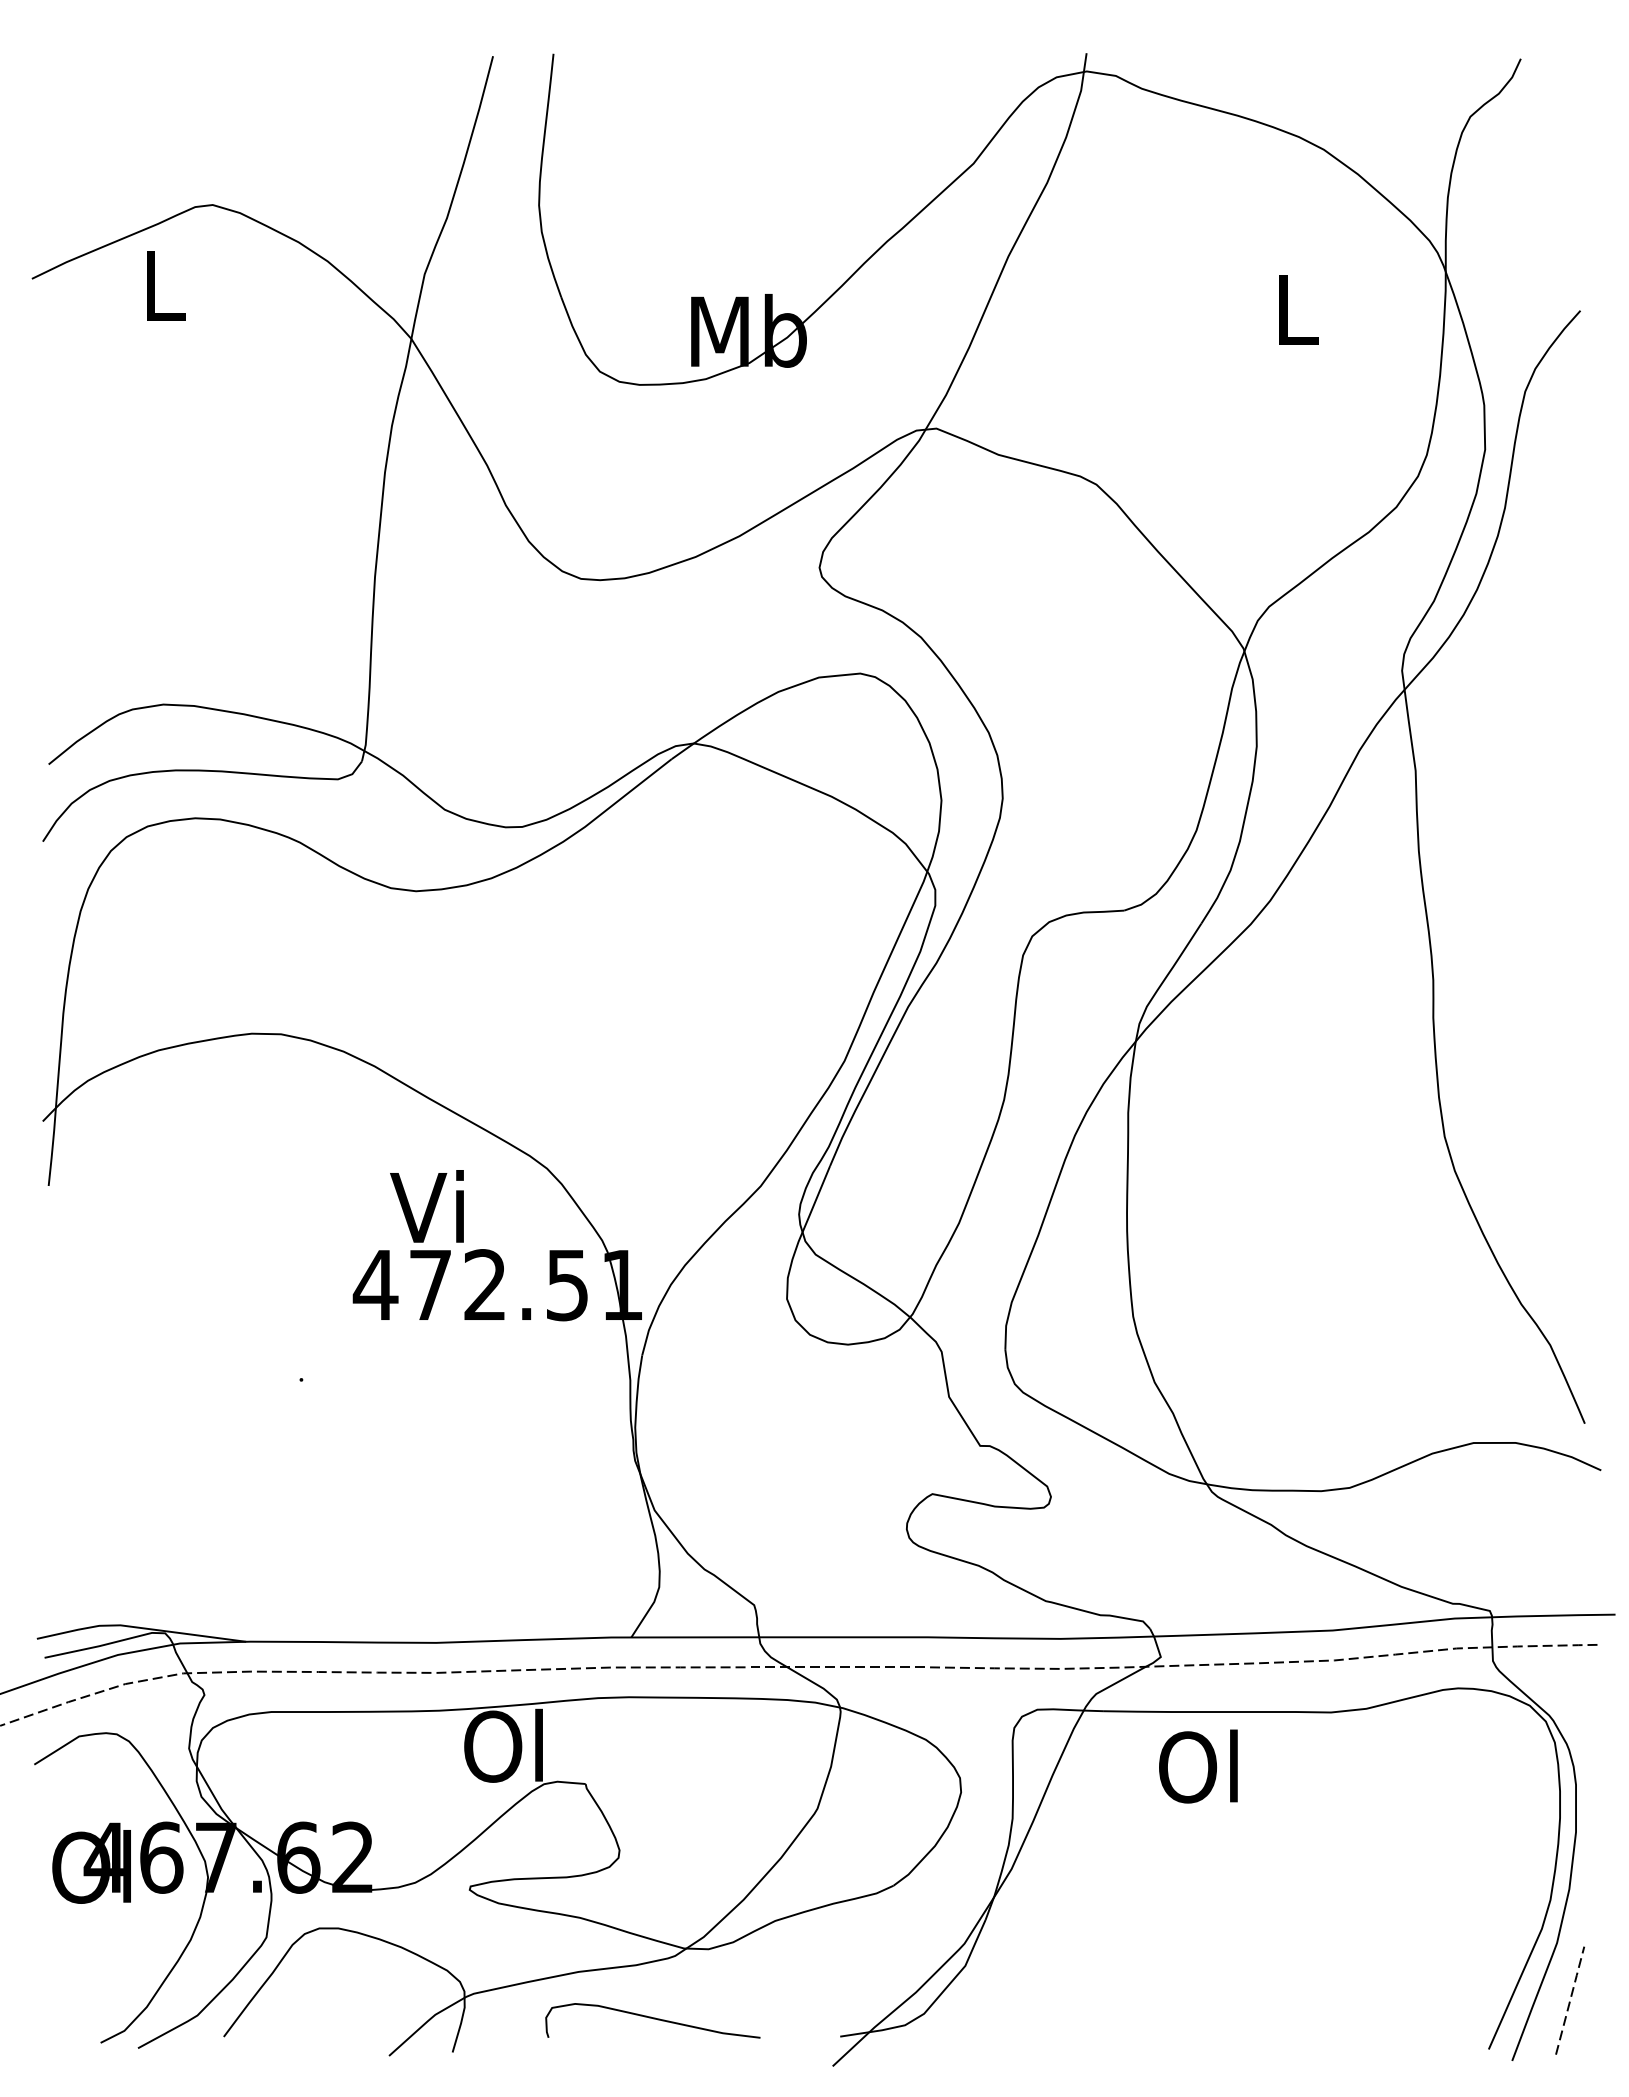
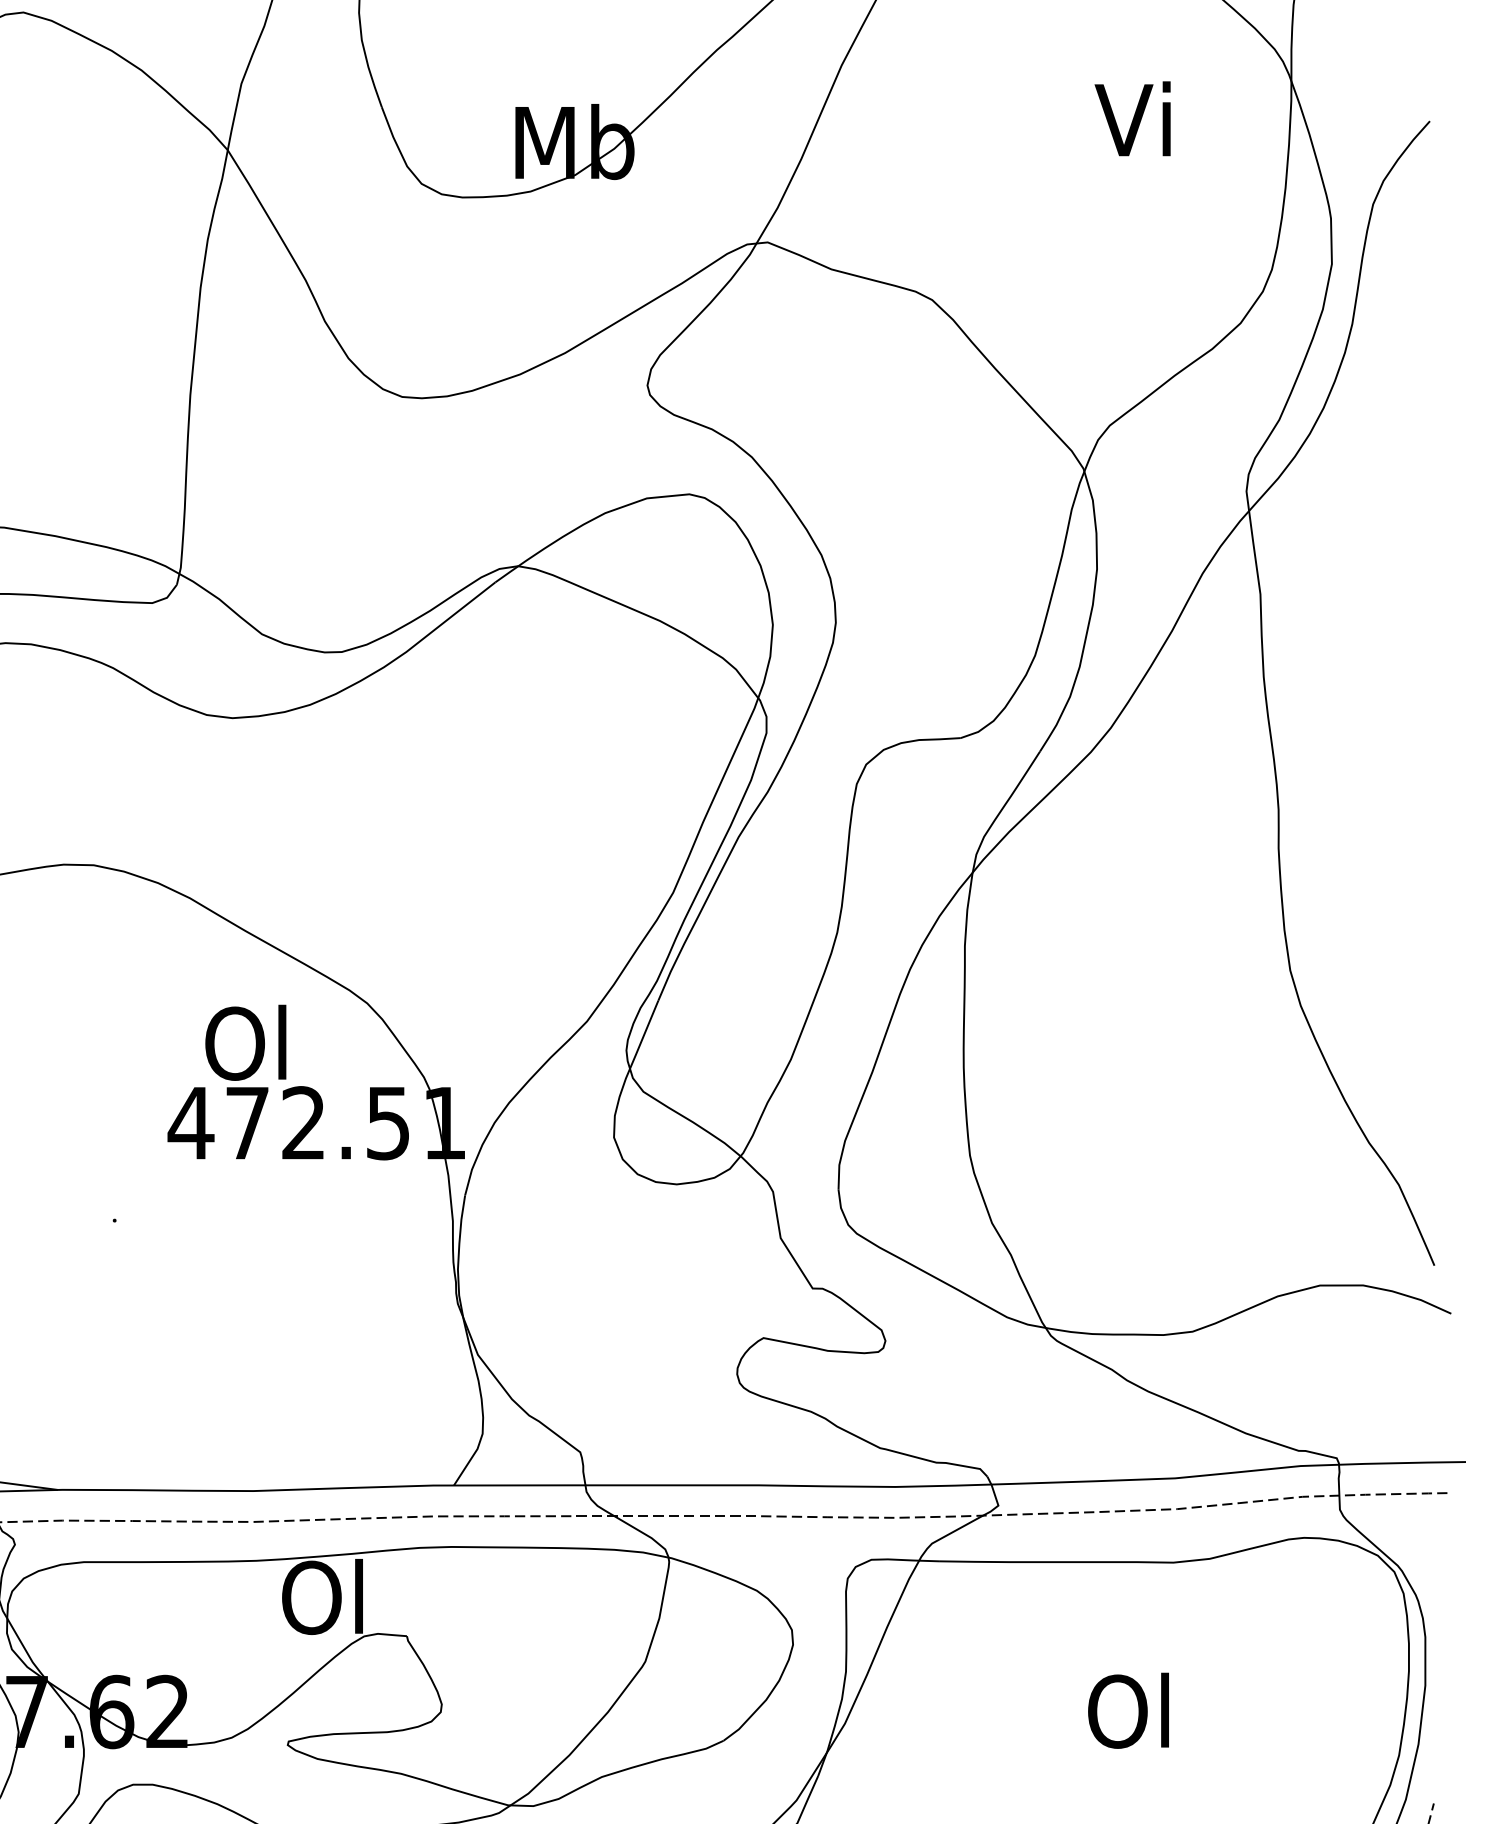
text: (1291, 308) -> (1132, 118), L -> Vi
text: (428, 1206) -> (245, 1042), Vi -> Ol
text: (1198, 1766) -> (1128, 1710), moved

